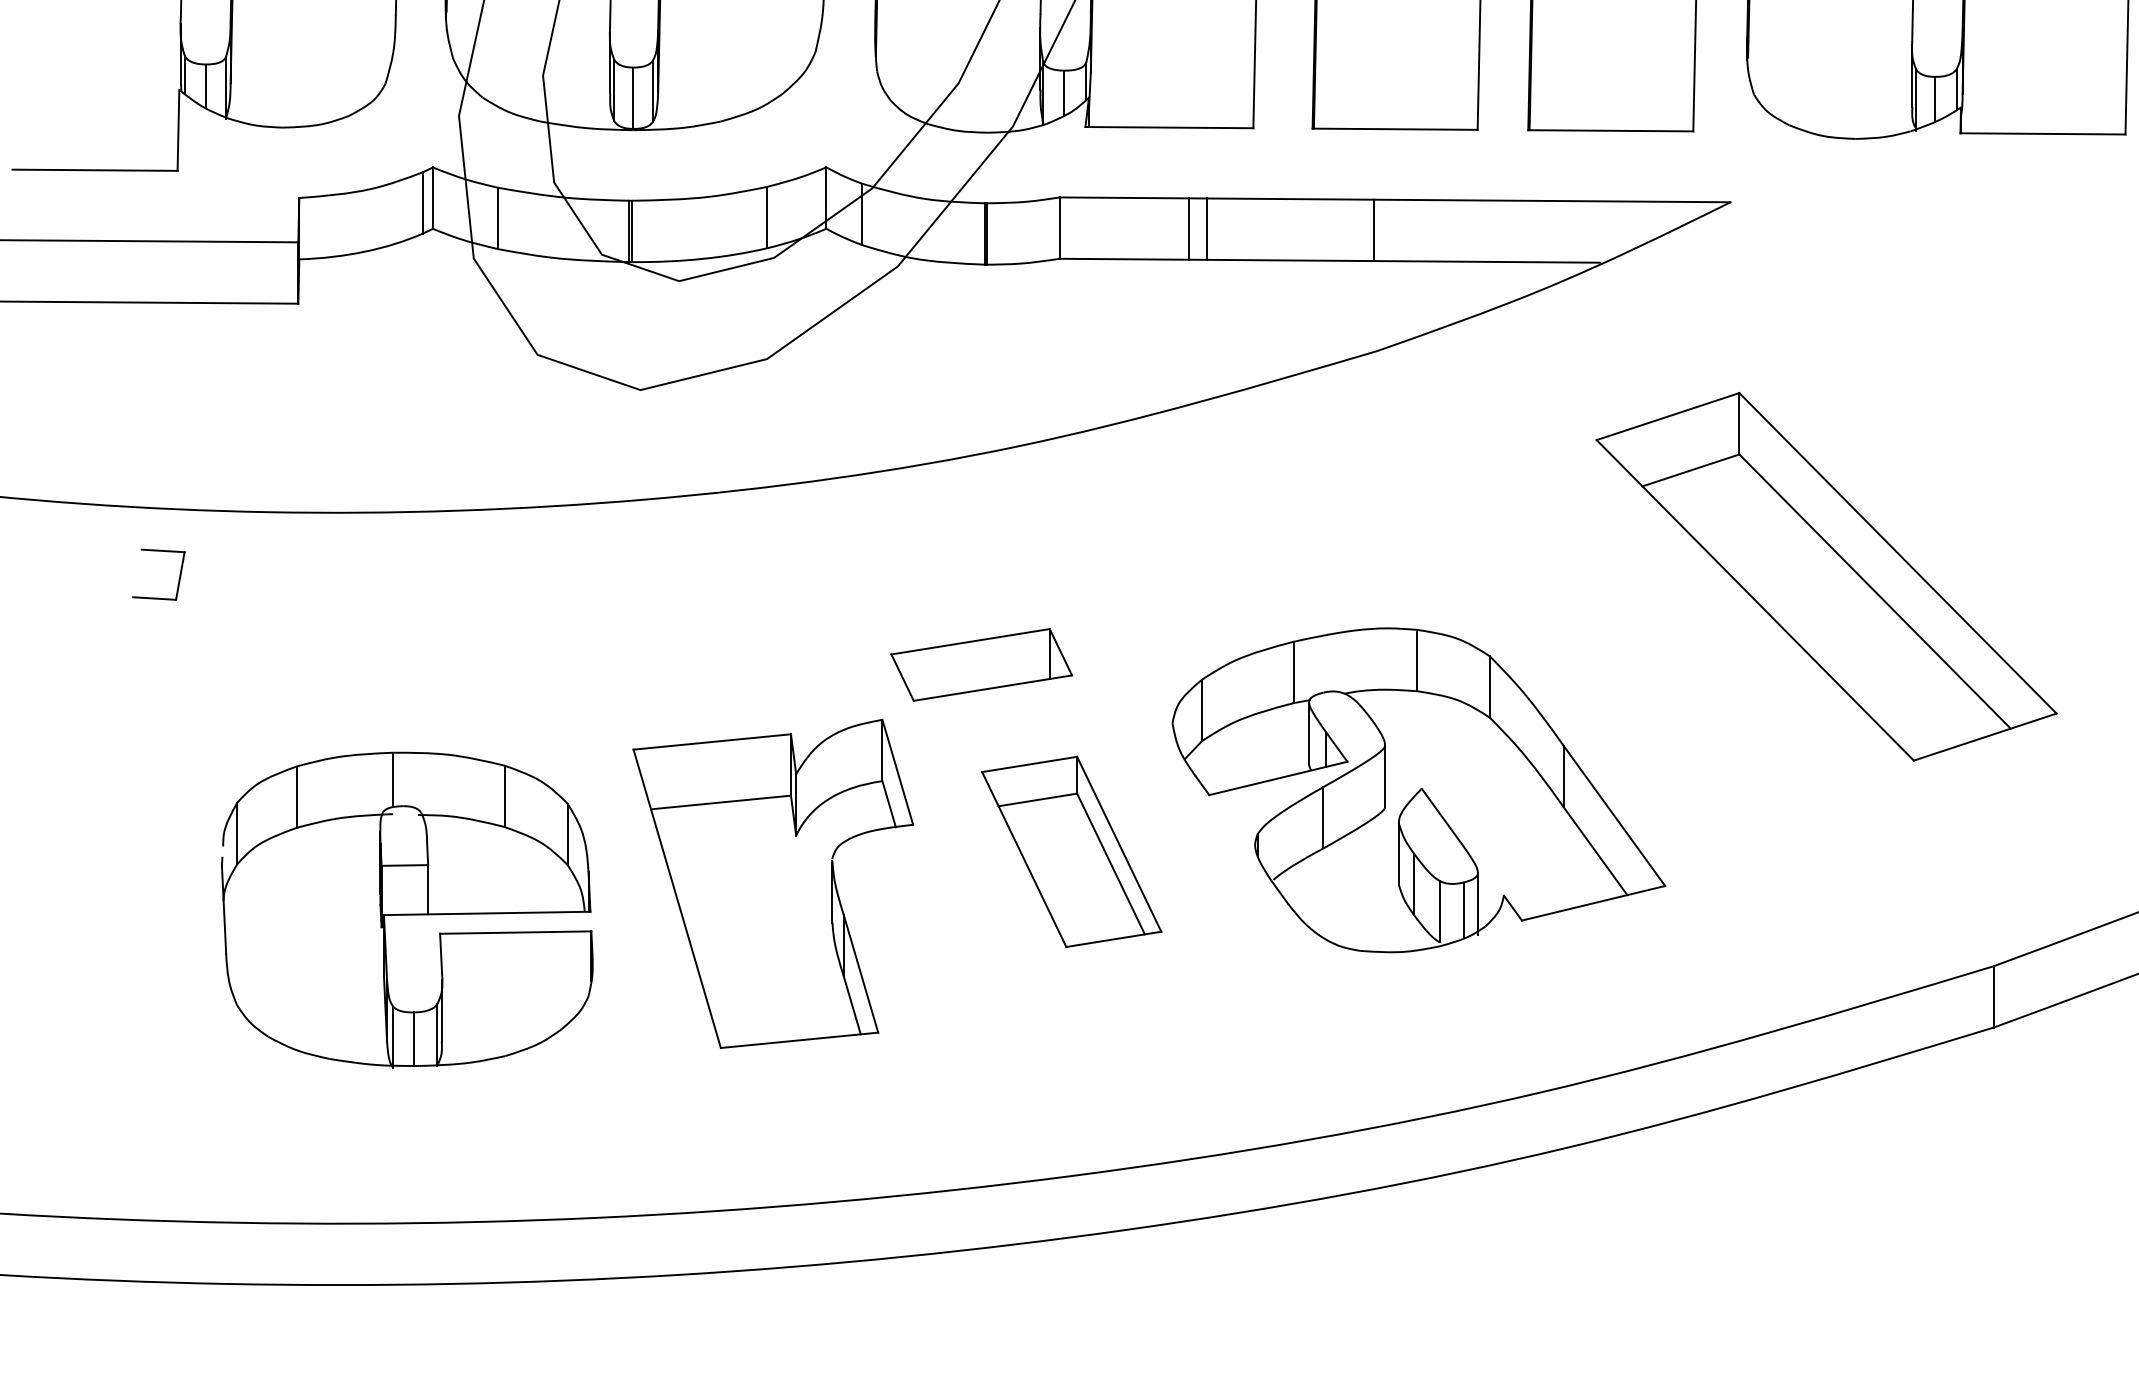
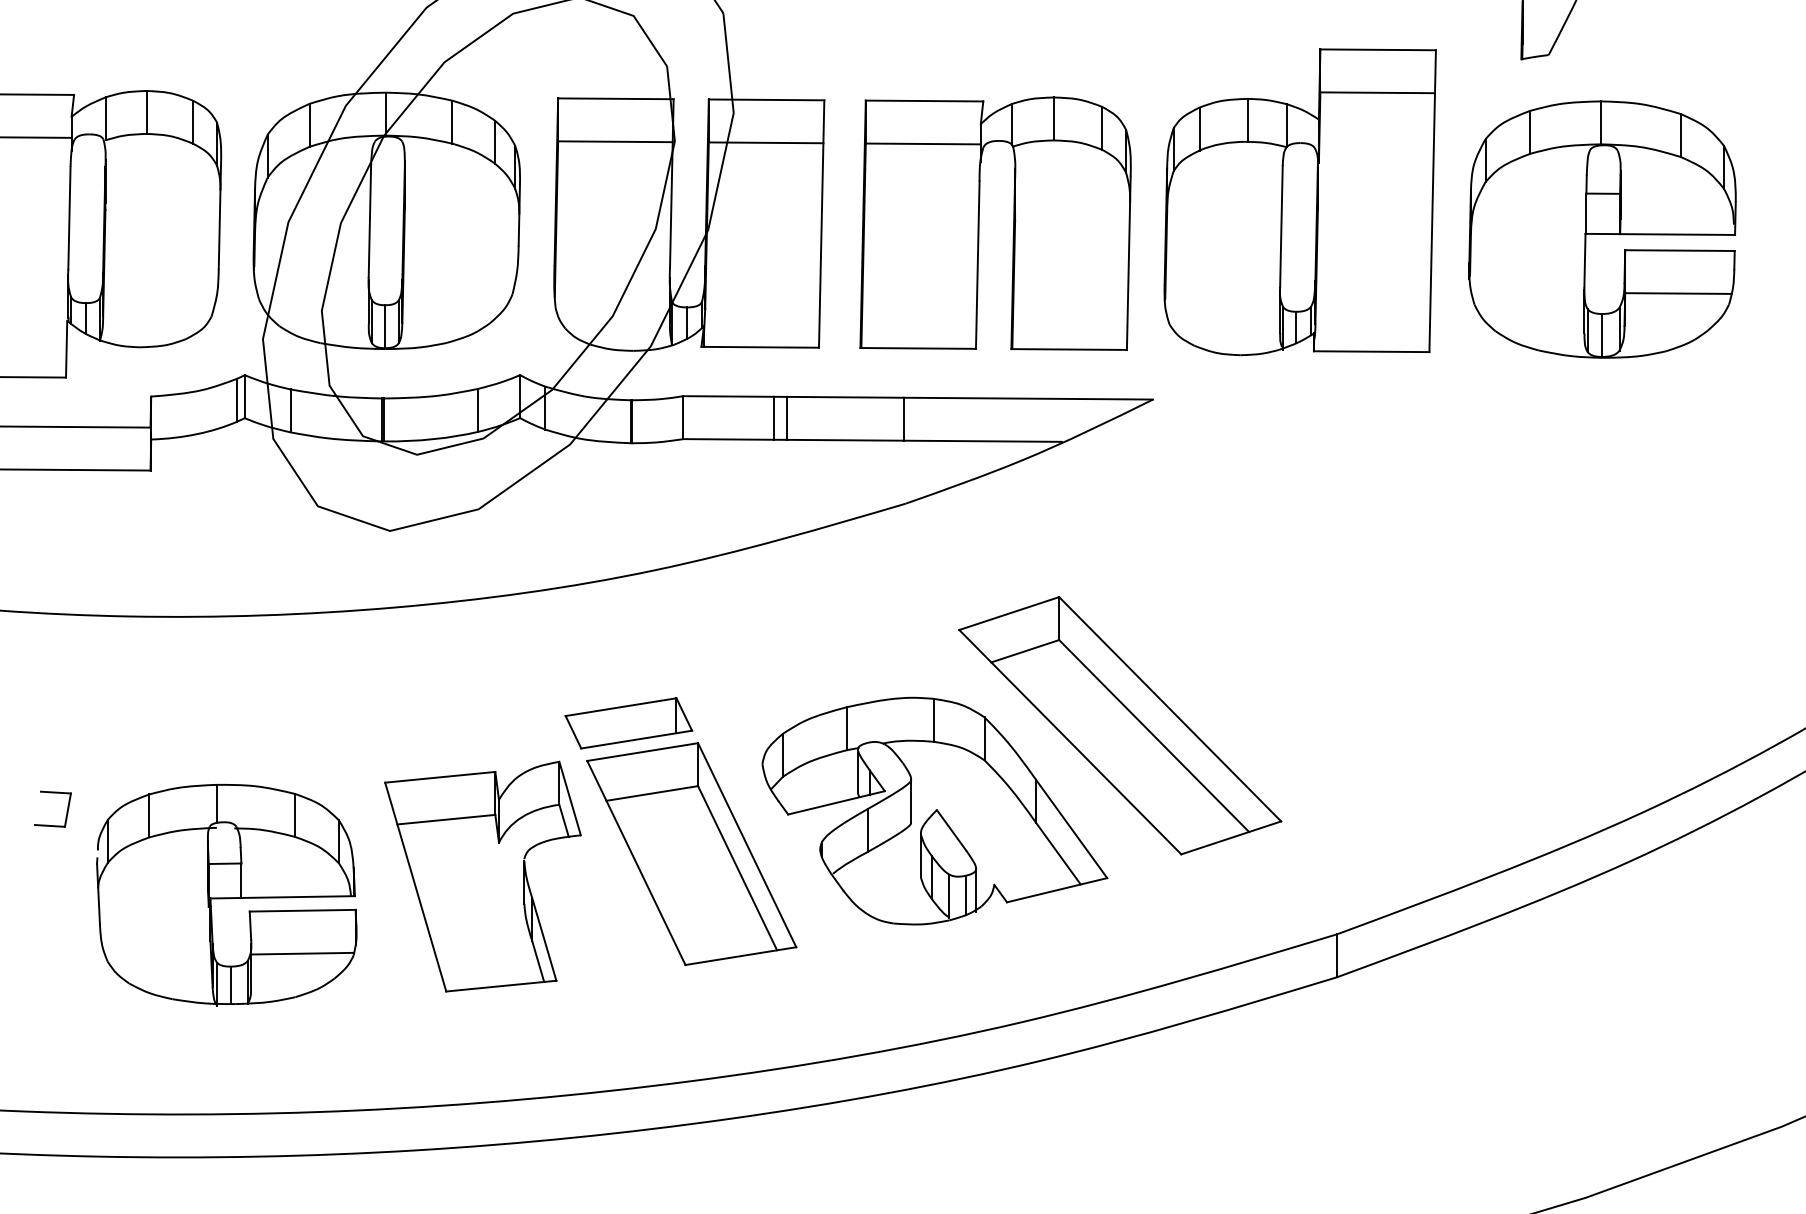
part: (1826, 576) -> (1120, 725), moved
part: (178, 577) -> (66, 811), moved
part: (1071, 852) -> (691, 854), size x1.67
line: (515, 993) -> (302, 953), added

